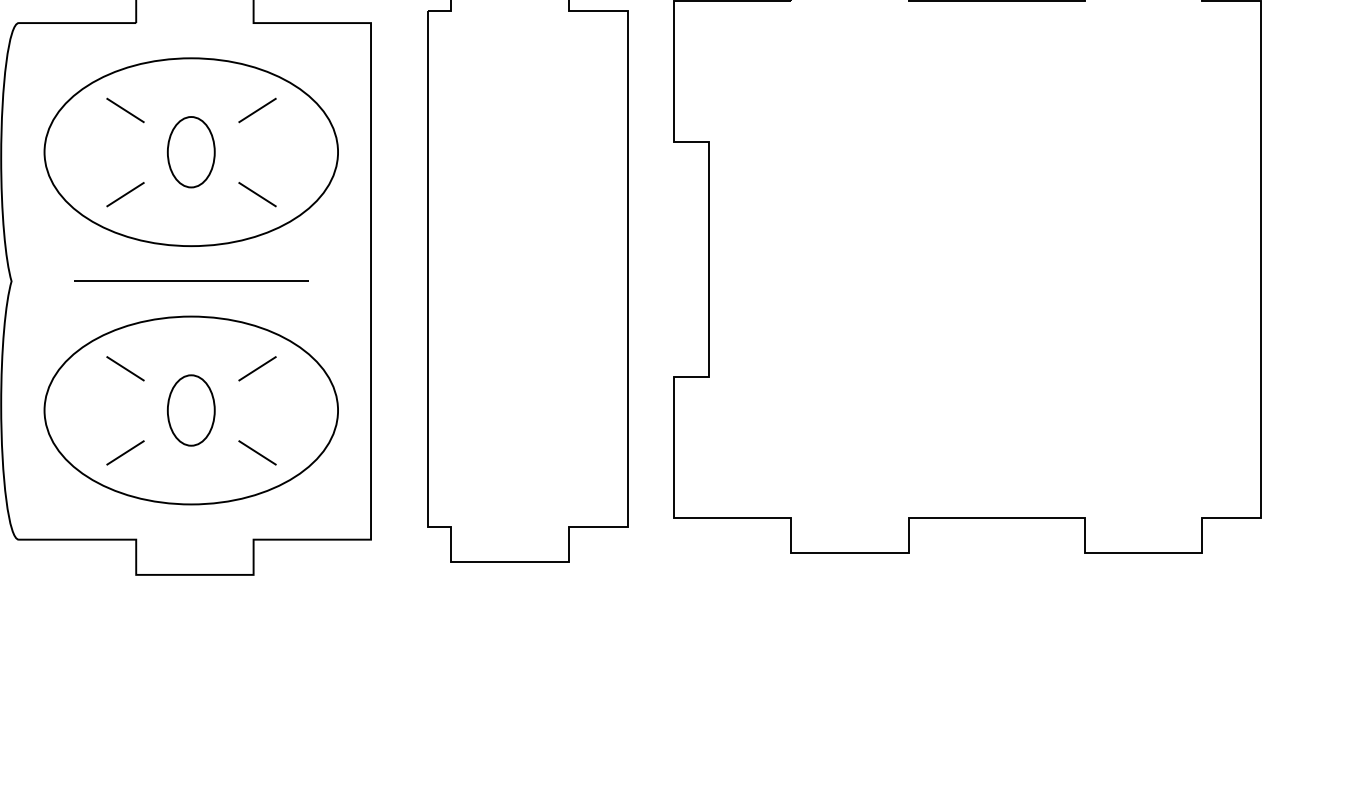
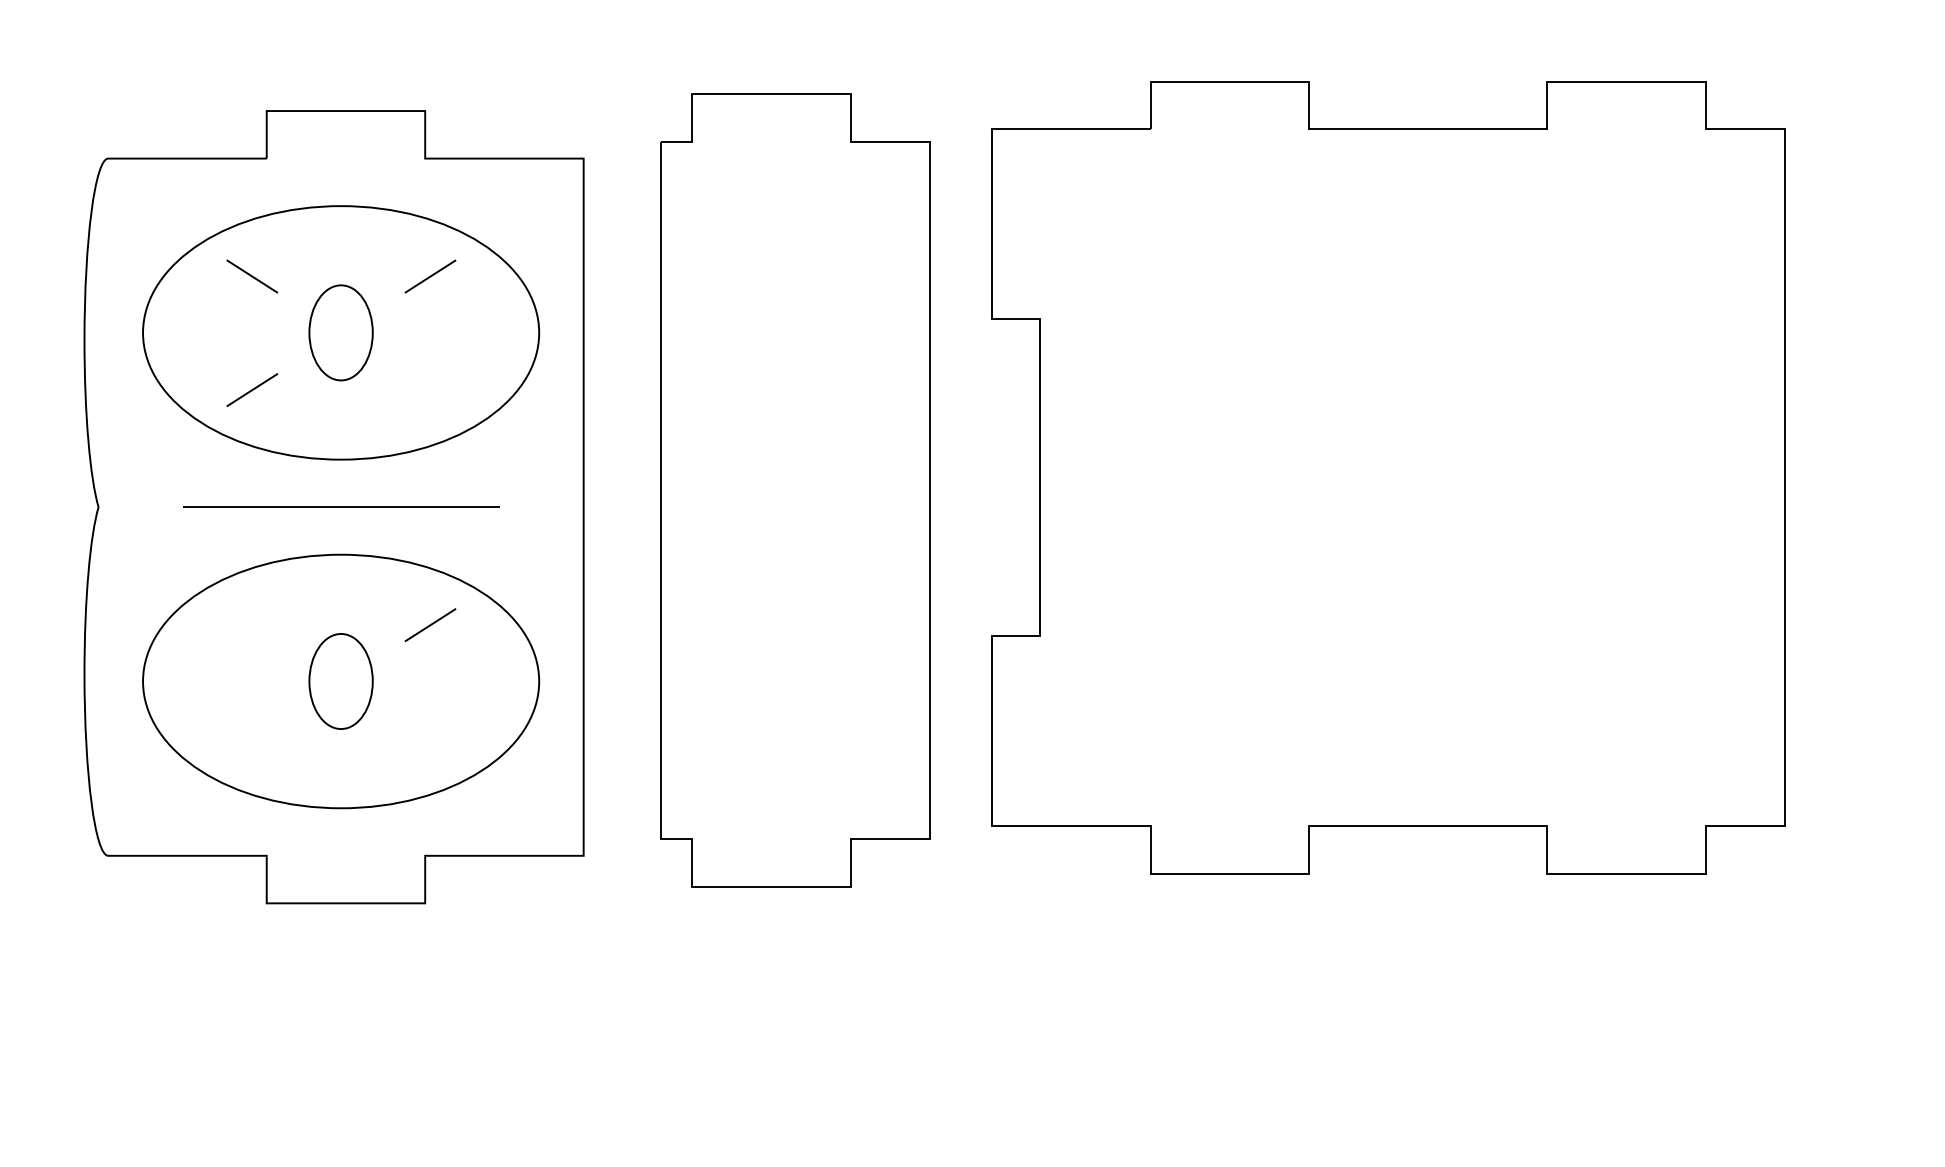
line: (257, 194) -> (430, 389), removed
line: (125, 369) -> (252, 625), removed
line: (125, 452) -> (252, 738), removed
line: (257, 452) -> (430, 738), removed

